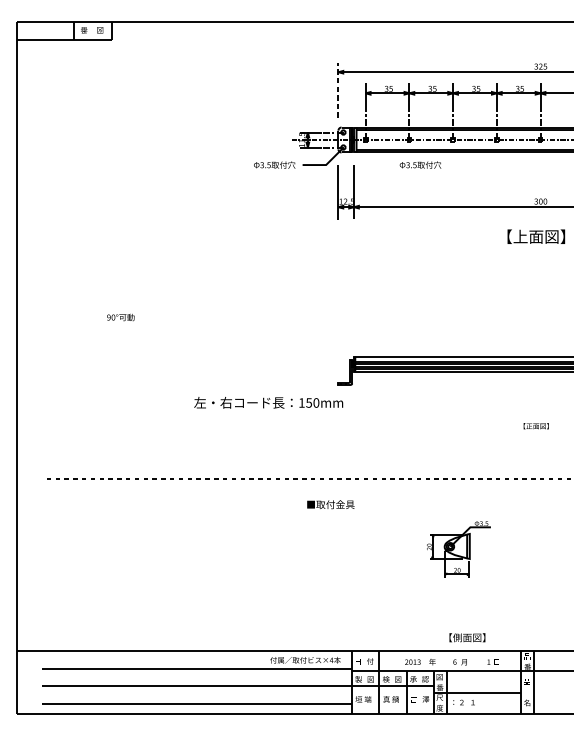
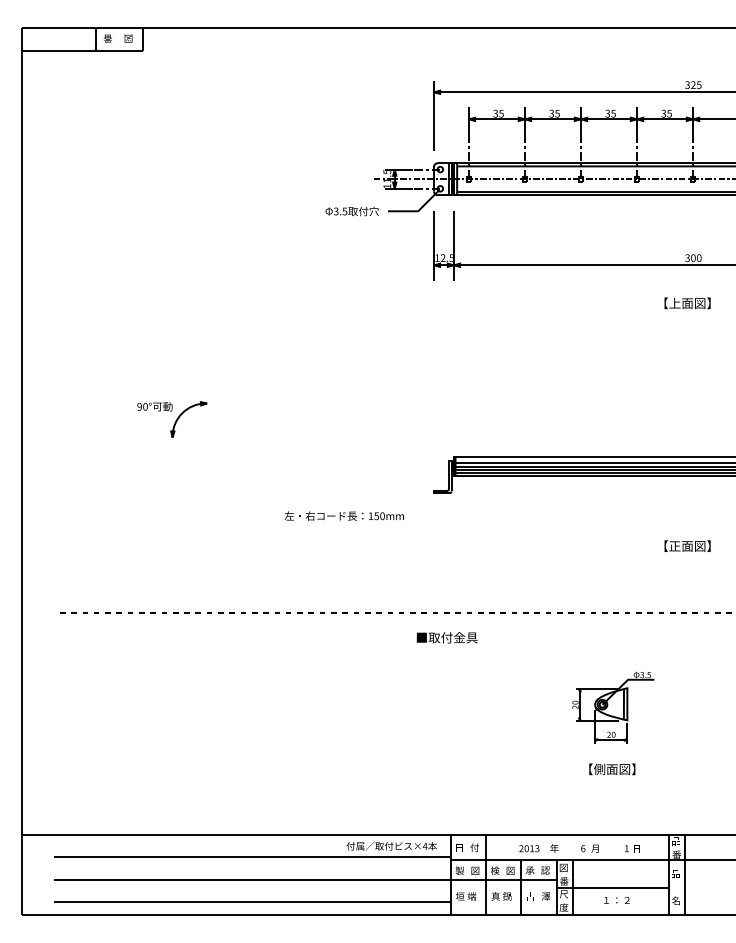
line: (338, 90) -> (433, 115), dashed -> solid
part: (419, 165) -> (538, 211), removed
part: (536, 236) -> (687, 303), size x0.62
part: (143, 322) -> (183, 413), added
part: (267, 402) -> (343, 515), size x0.62
part: (536, 425) -> (687, 545), size x1.43
text: (330, 504) -> (446, 637), moved
part: (458, 548) -> (613, 707), moved
text: (467, 637) -> (612, 769), moved
part: (458, 701) -> (622, 899), moved

